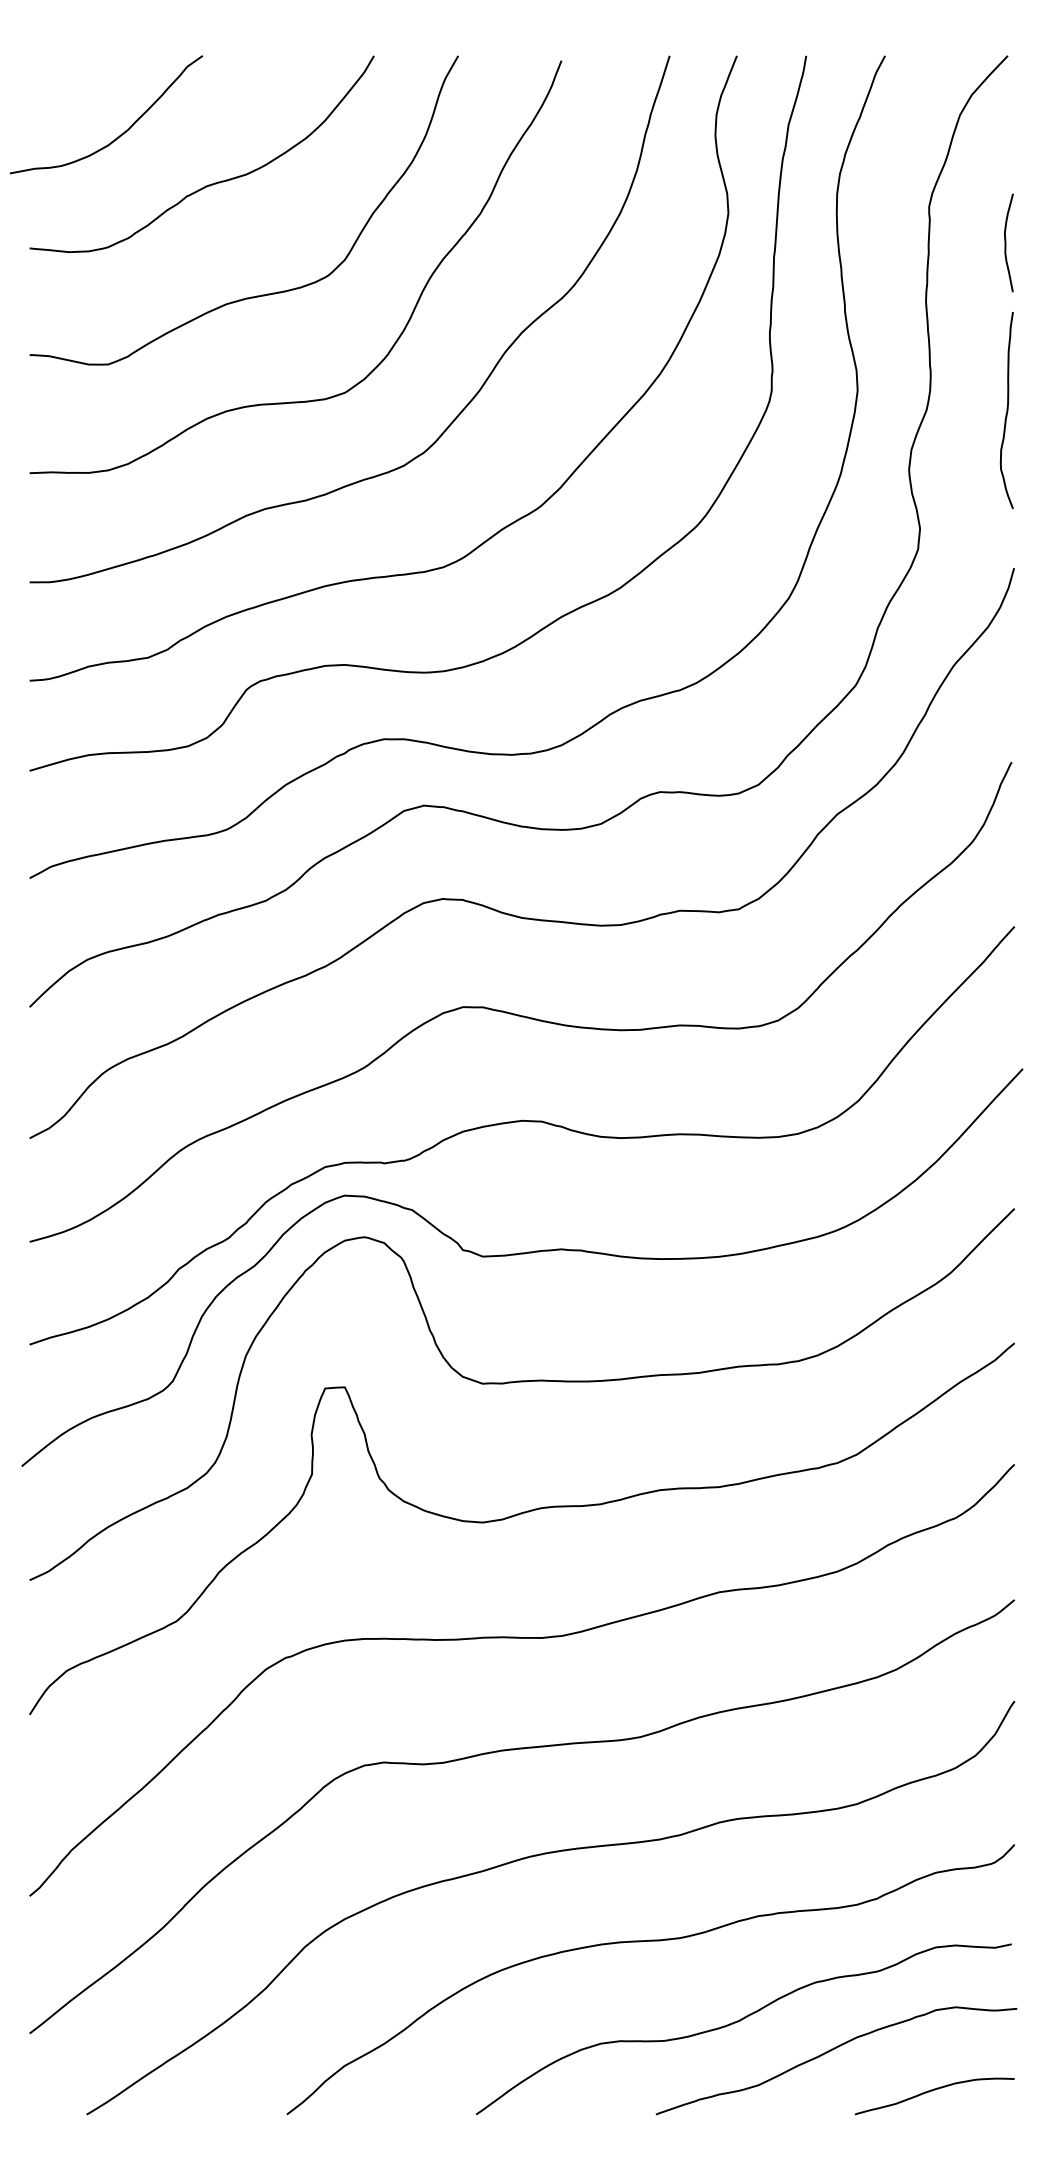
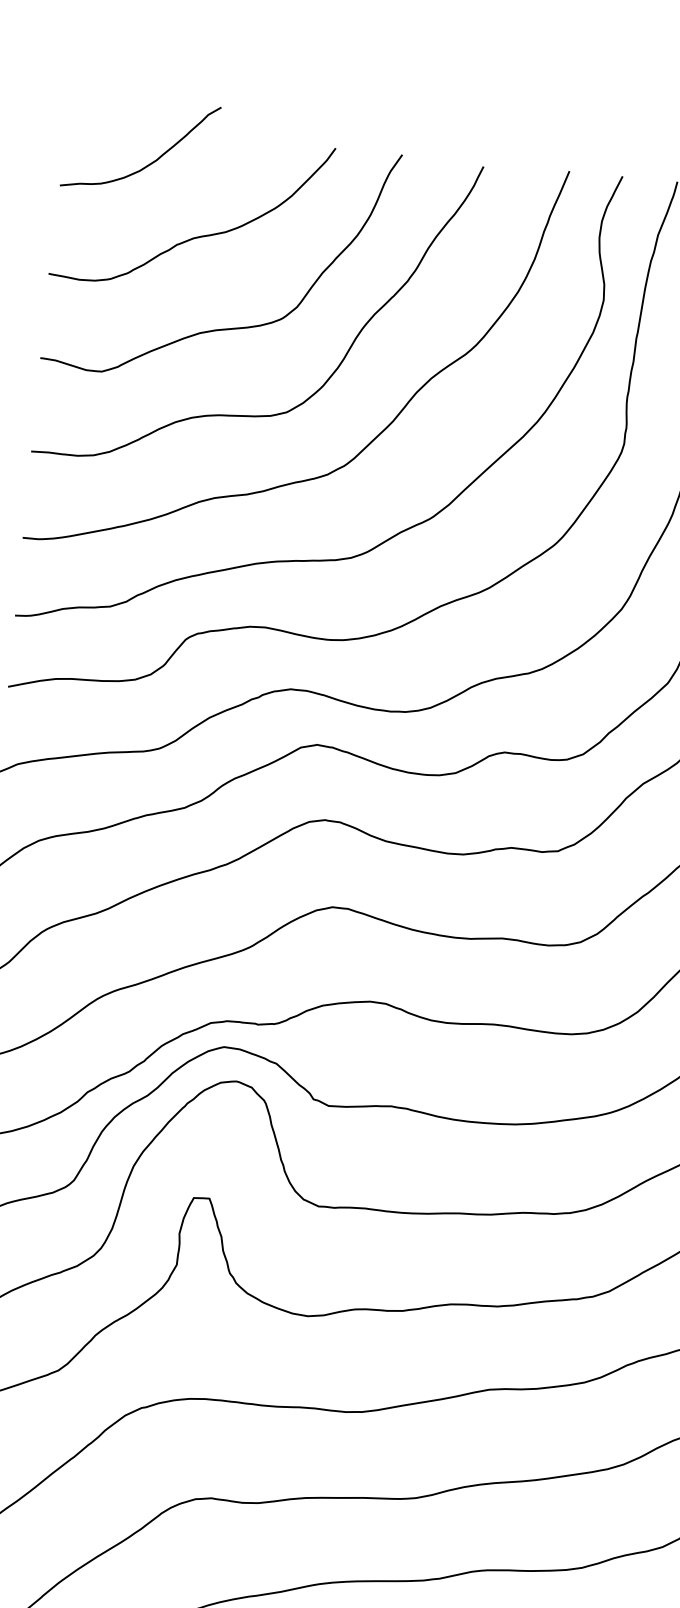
curve: (121, 133) -> (151, 162), moved

